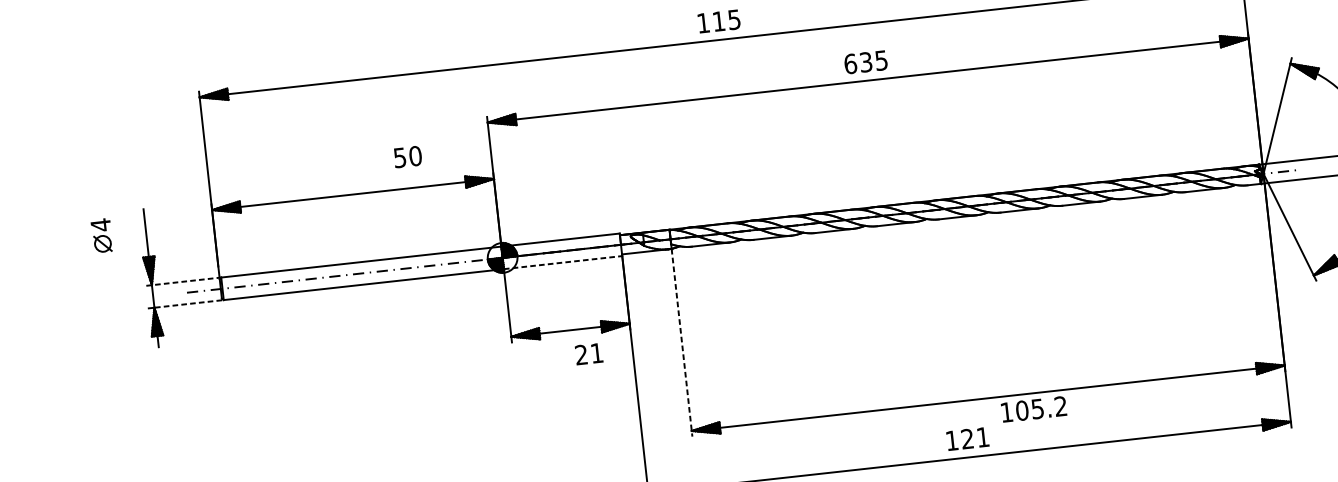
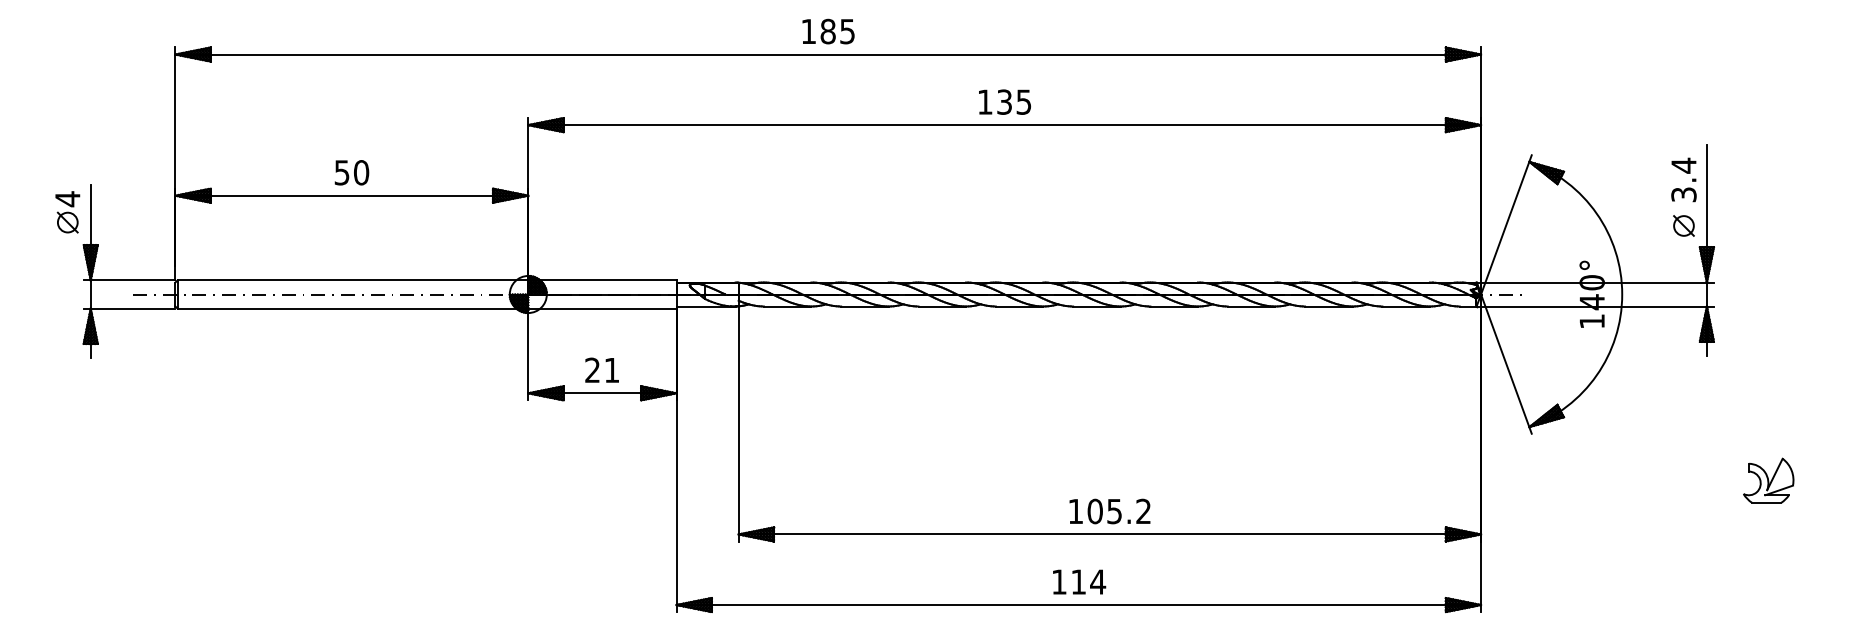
text: (718, 21) -> (827, 31), 115 -> 185
text: (849, 63) -> (984, 101), 635 -> 135
text: (407, 156) -> (351, 172), moved
part: (101, 235) -> (67, 212), moved
line: (563, 262) -> (602, 308), dashed -> solid
line: (182, 281) -> (129, 280), dashed -> solid
line: (187, 303) -> (132, 308), dashed -> solid
line: (681, 343) -> (738, 424), dashed -> solid
text: (588, 353) -> (601, 369), moved
text: (1033, 409) -> (1109, 511), moved
text: (975, 437) -> (1088, 581), 121 -> 114

